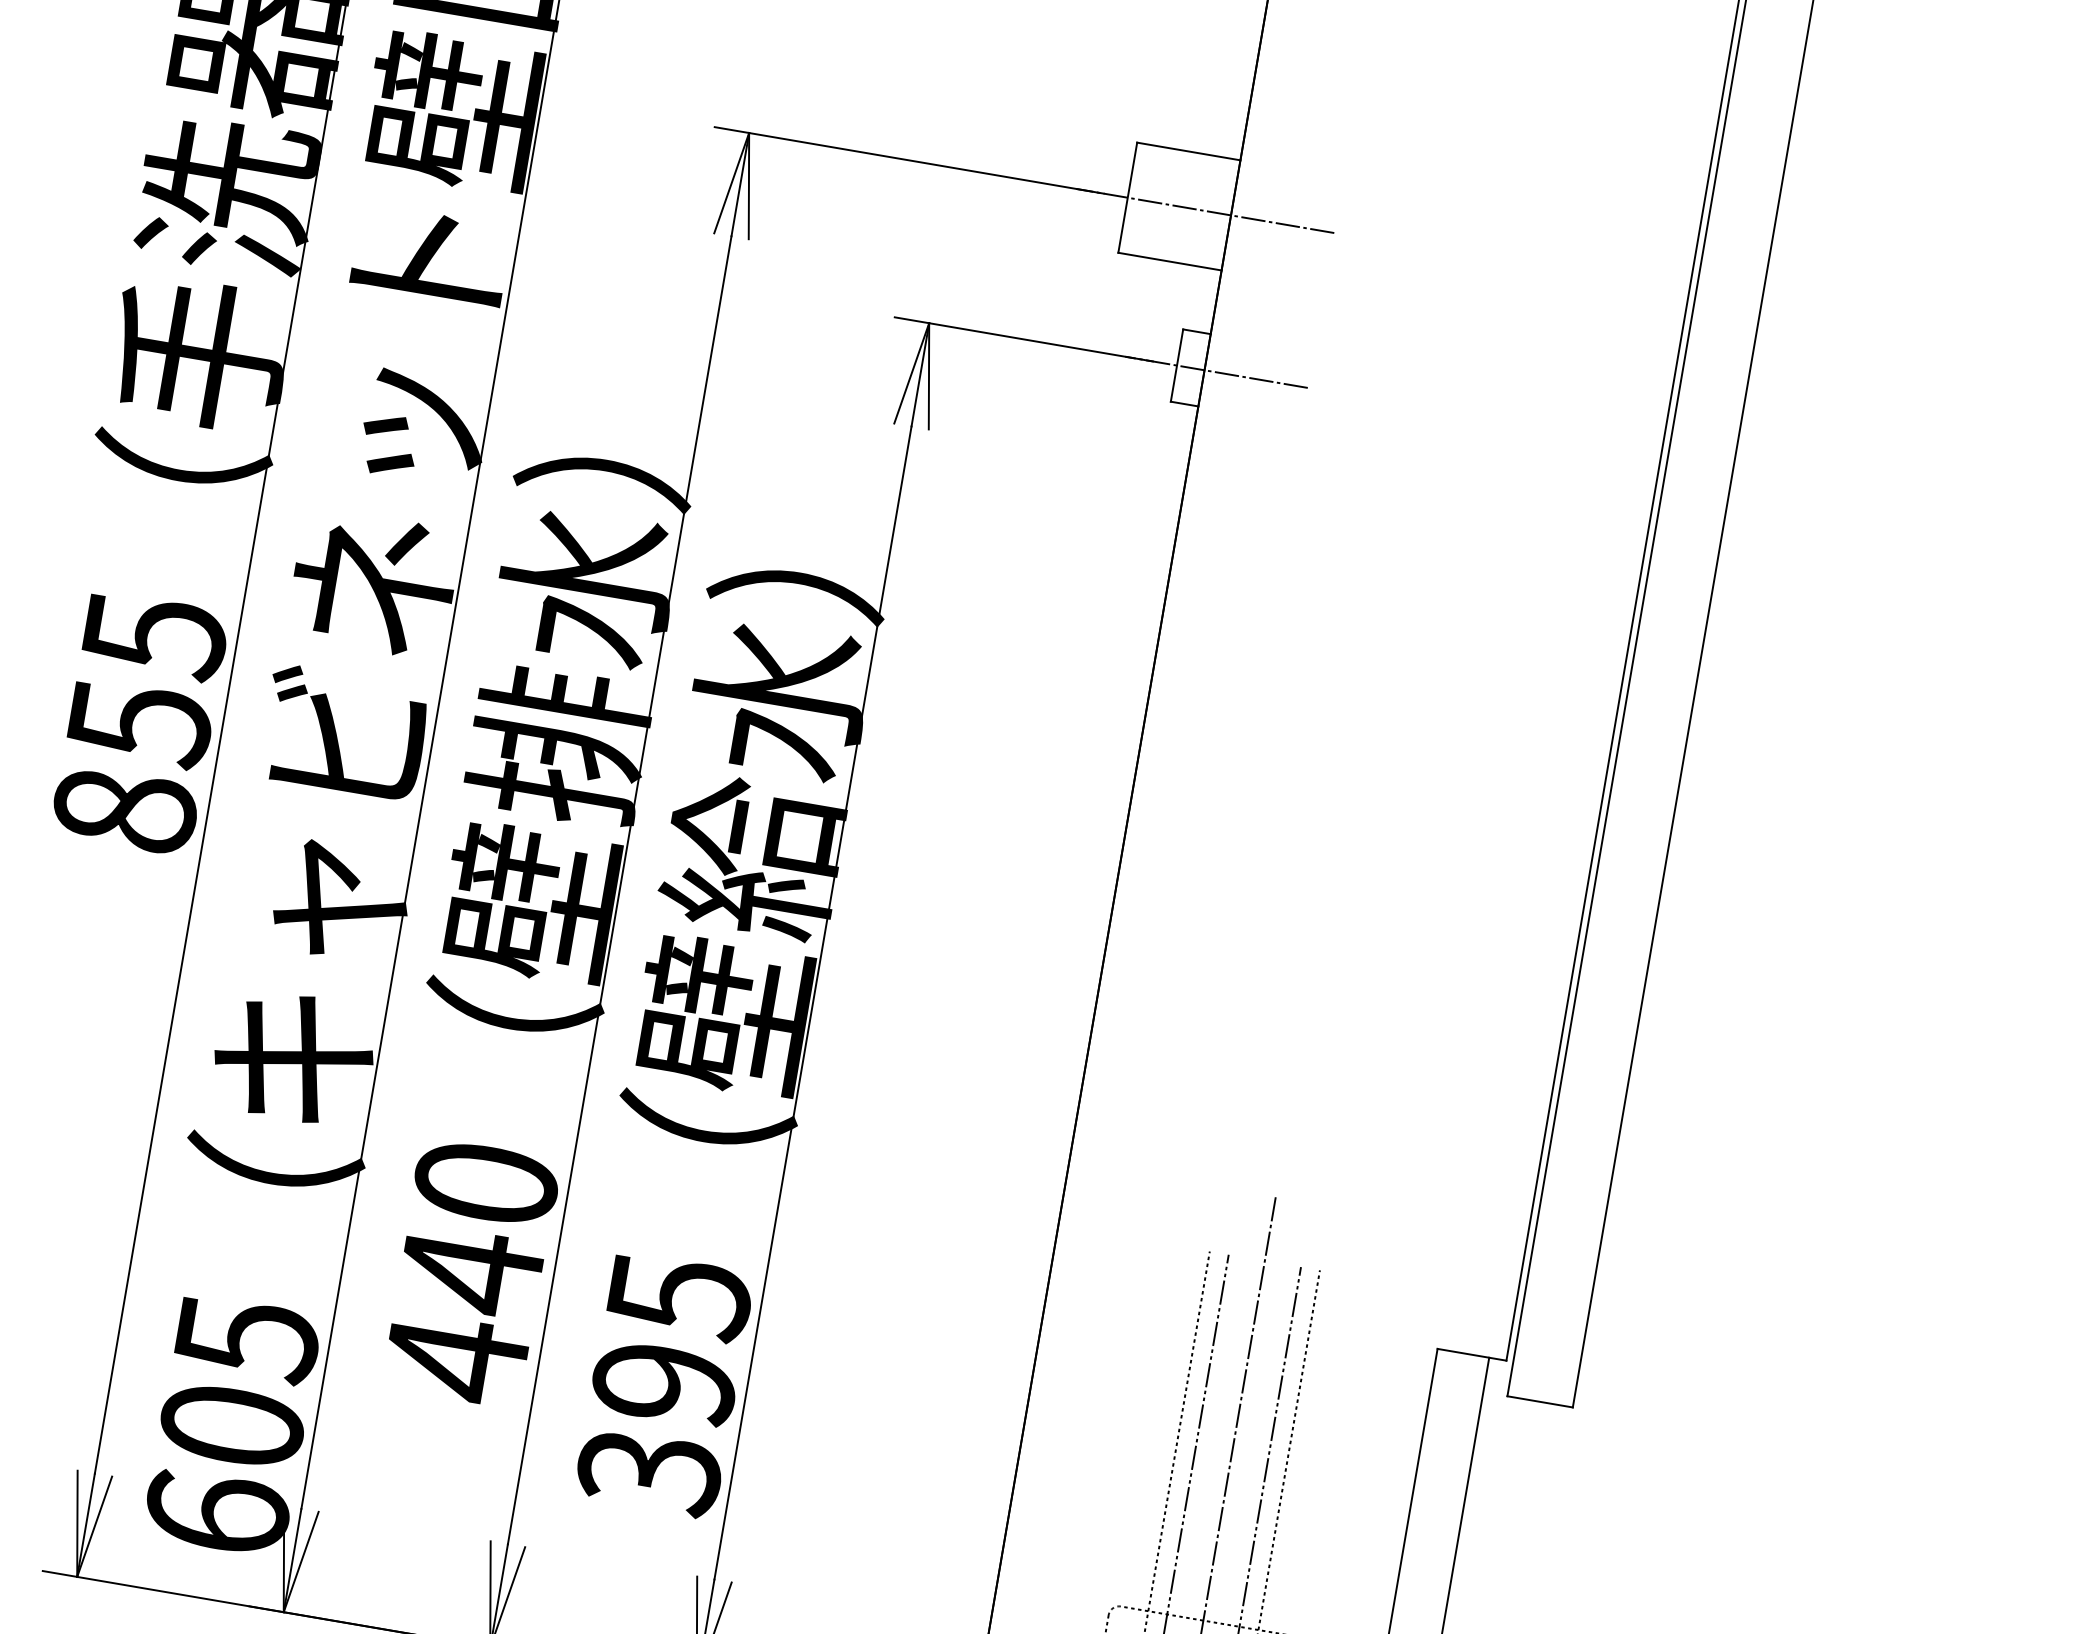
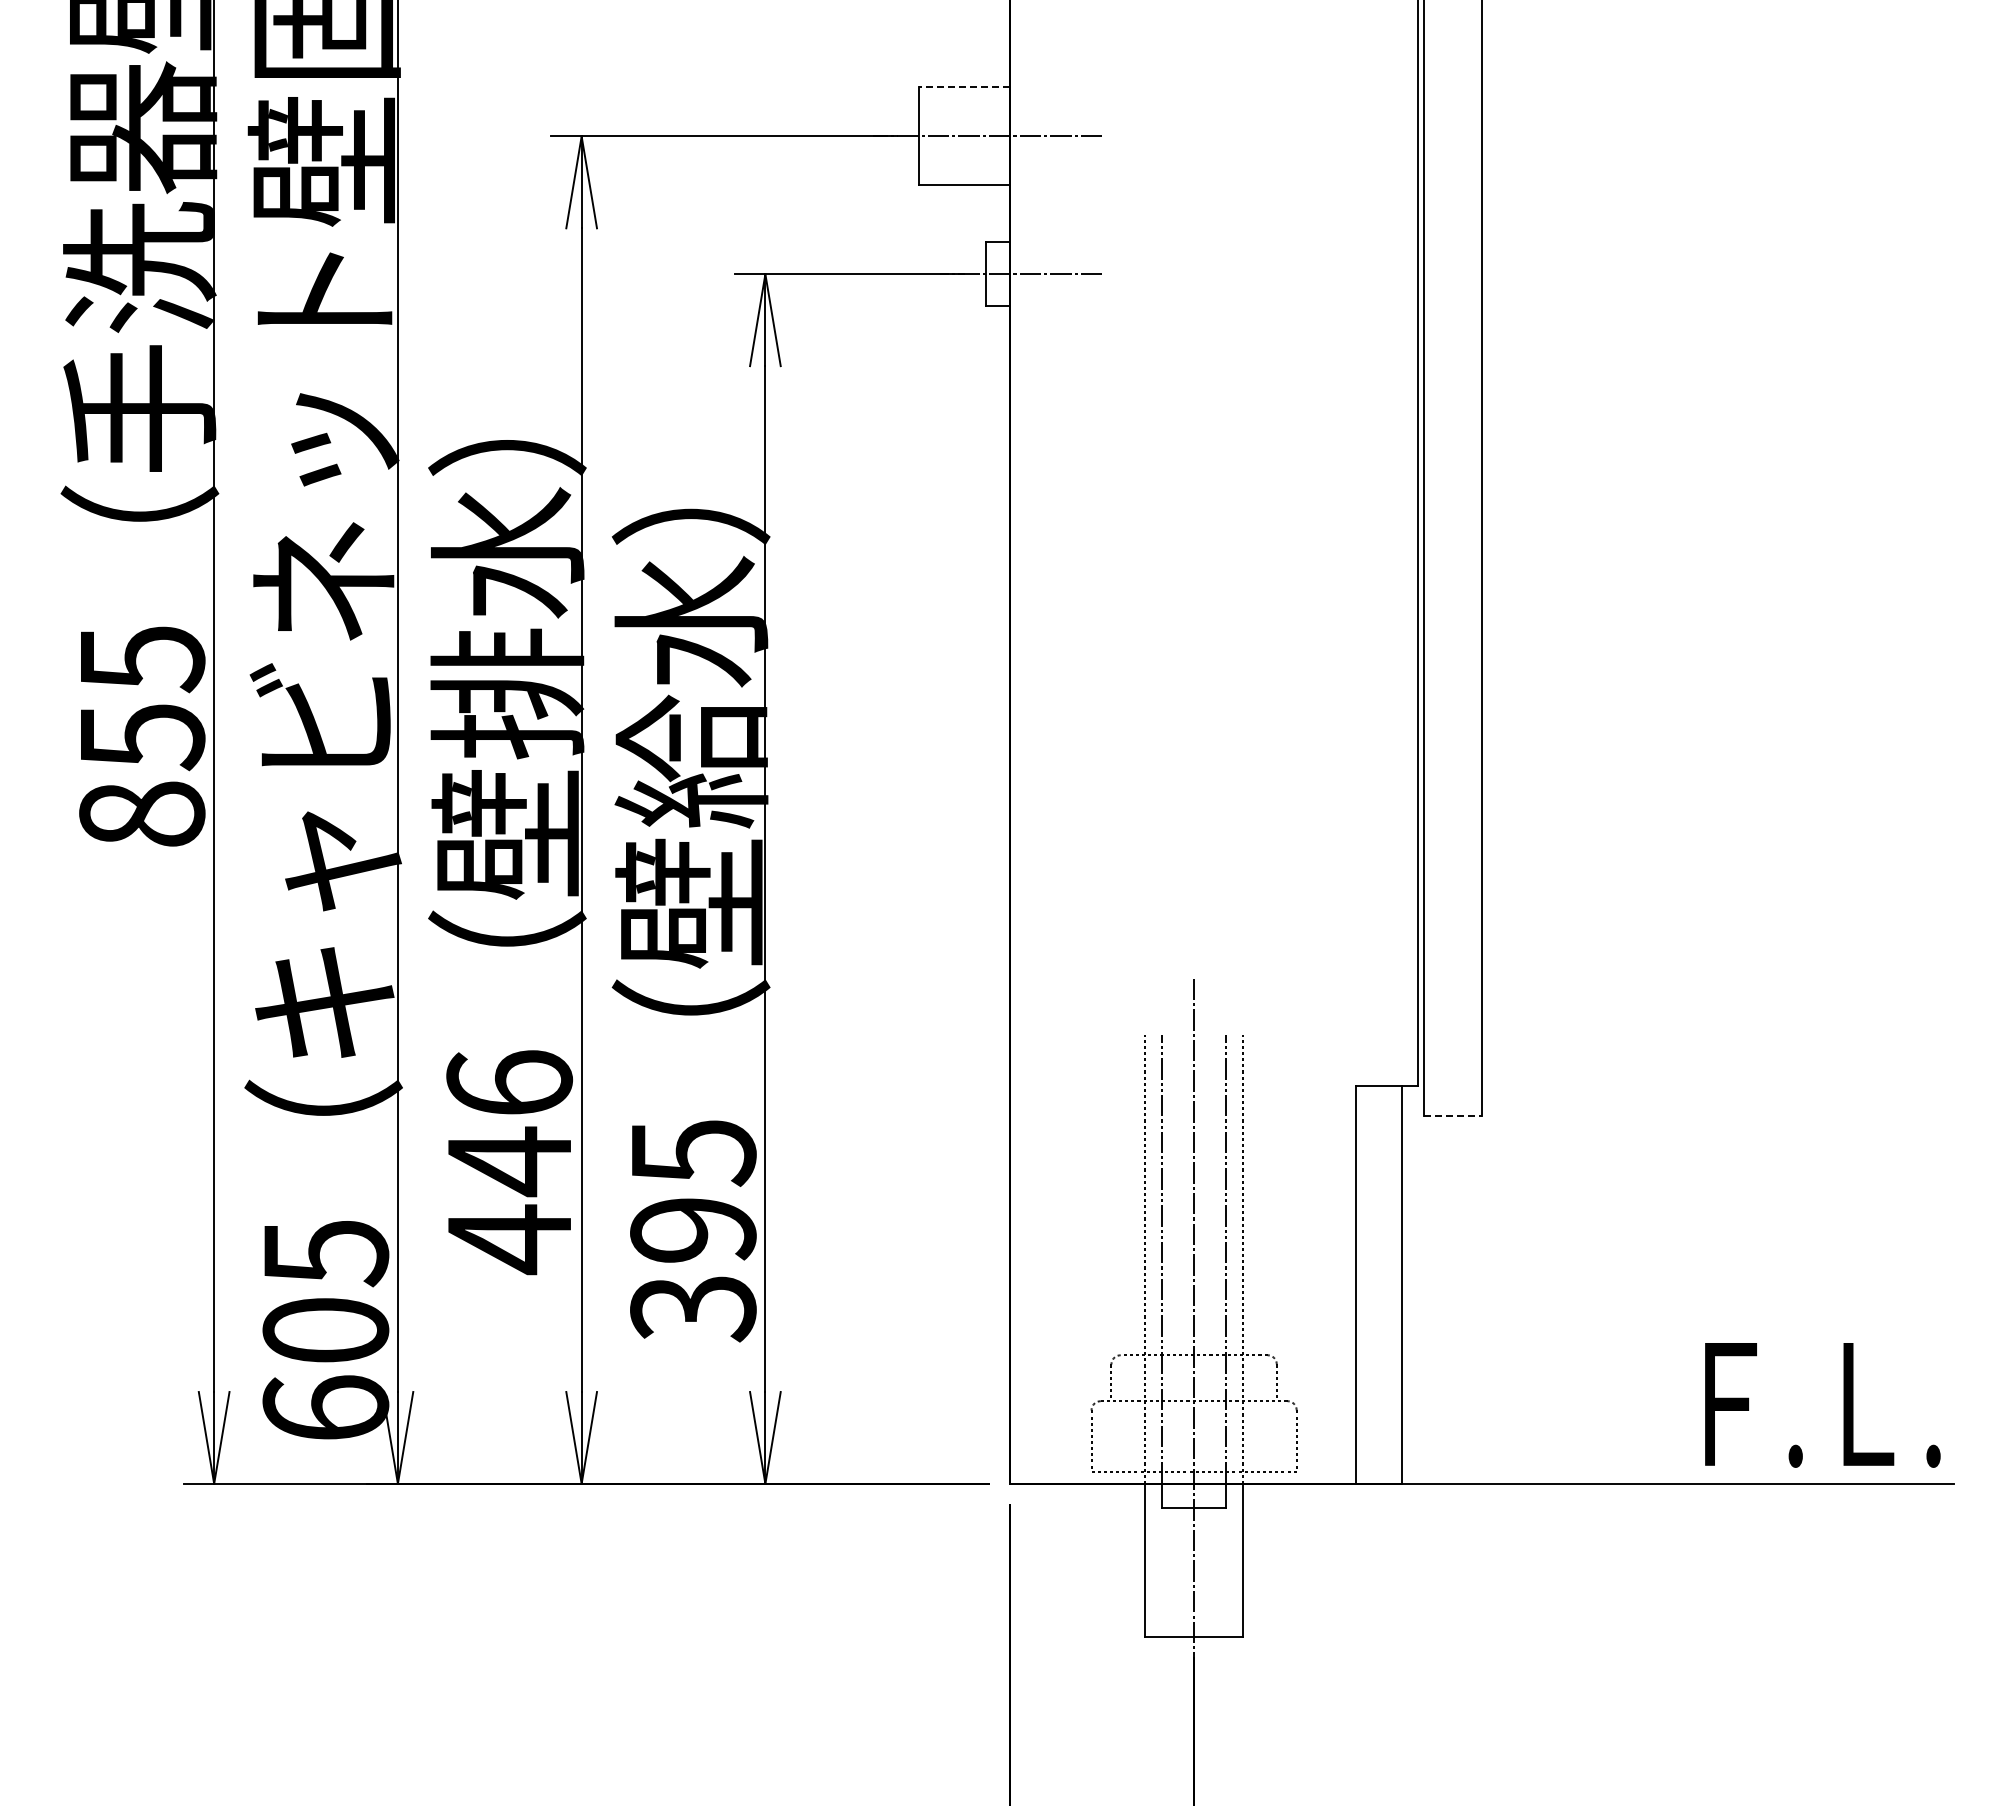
line: (1188, 151) -> (964, 87), solid -> dashed
text: (486, 1182) -> (509, 1082), 440 -> 446
line: (1540, 1402) -> (1453, 1116), solid -> dashed

